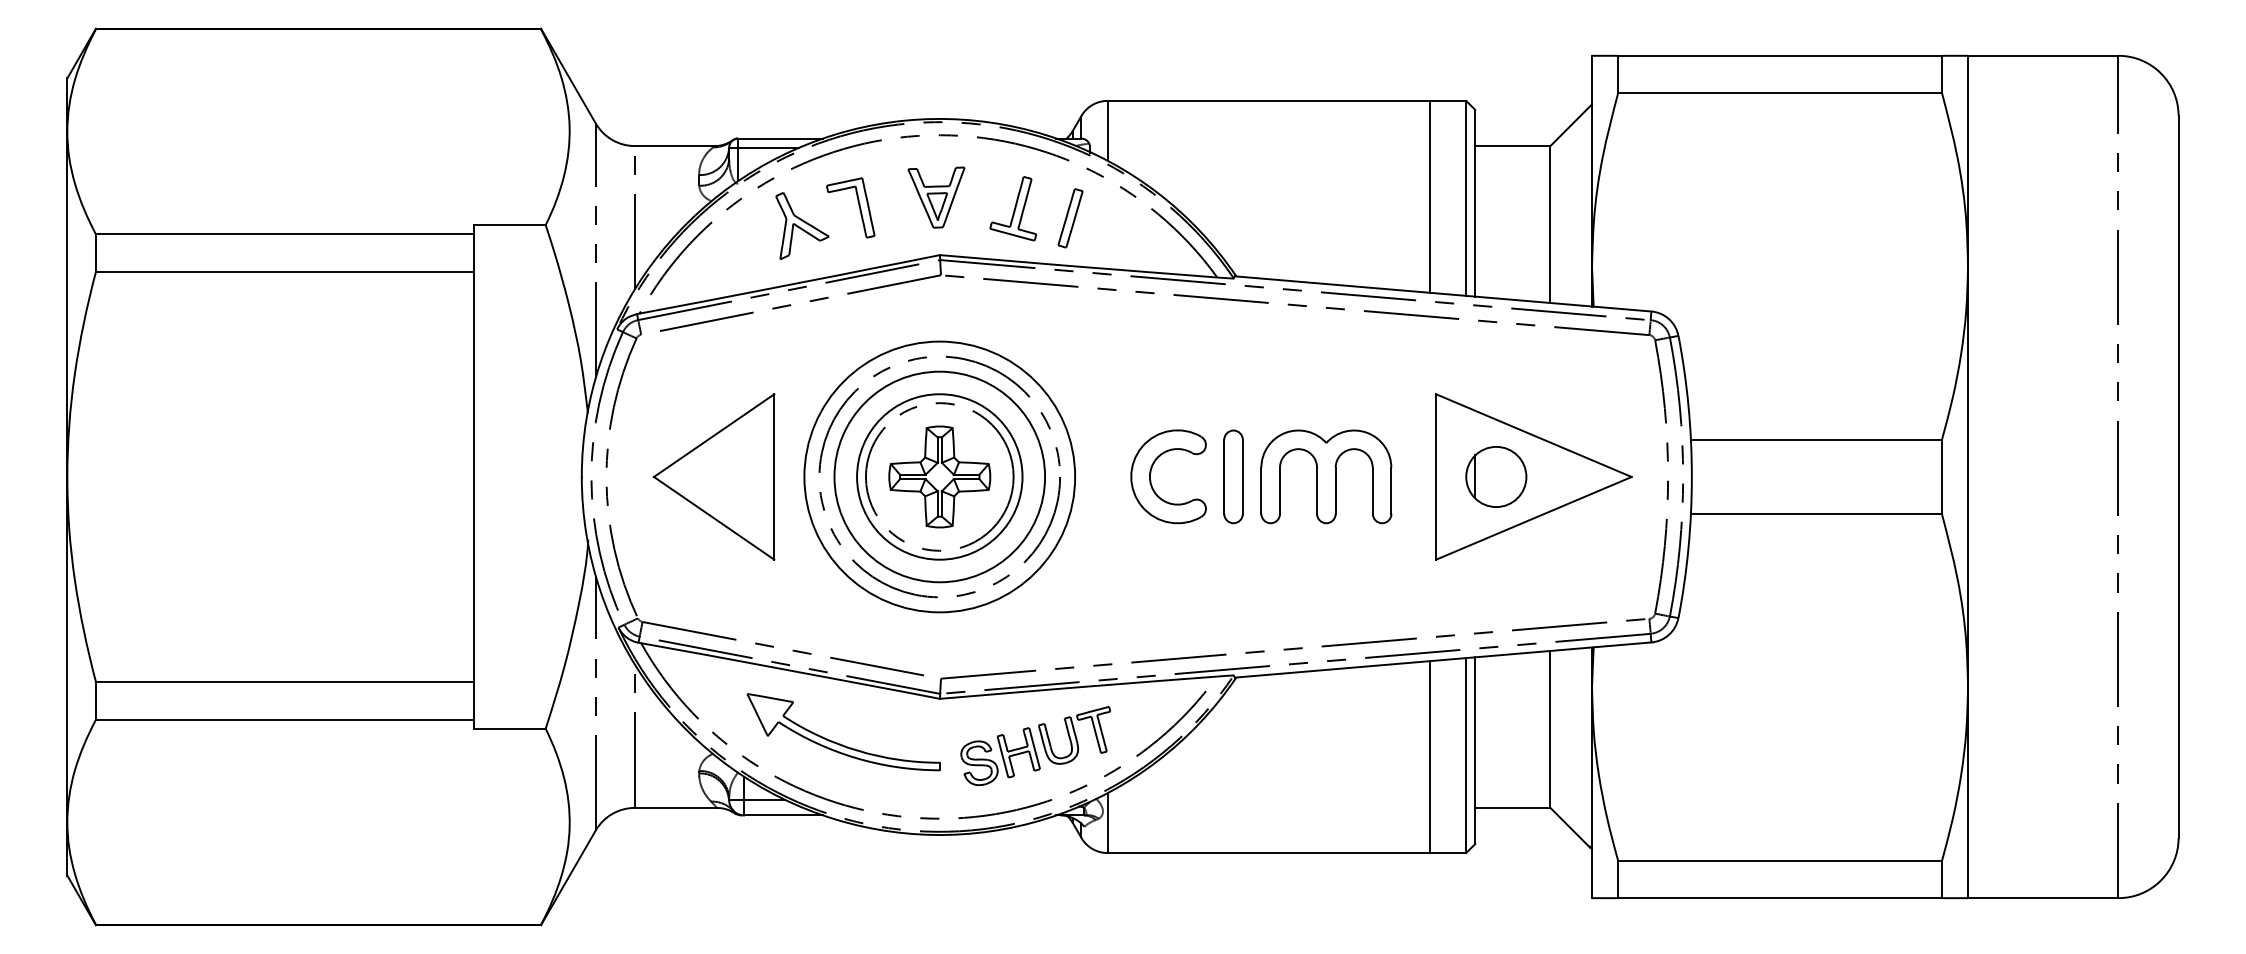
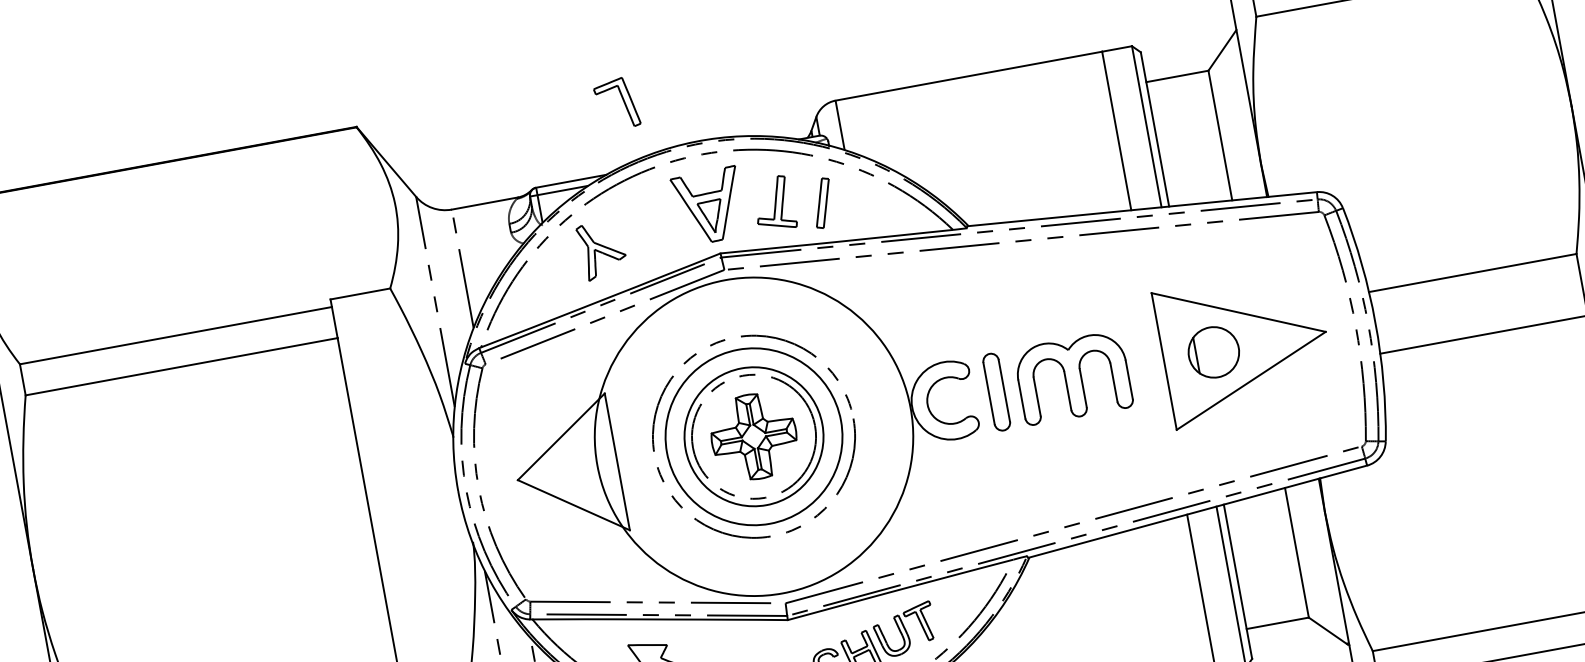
part: (936, 197) -> (708, 206), size x1.4
part: (858, 206) -> (623, 101), moved
circle: (939, 476) -> (753, 436), size x1.4

